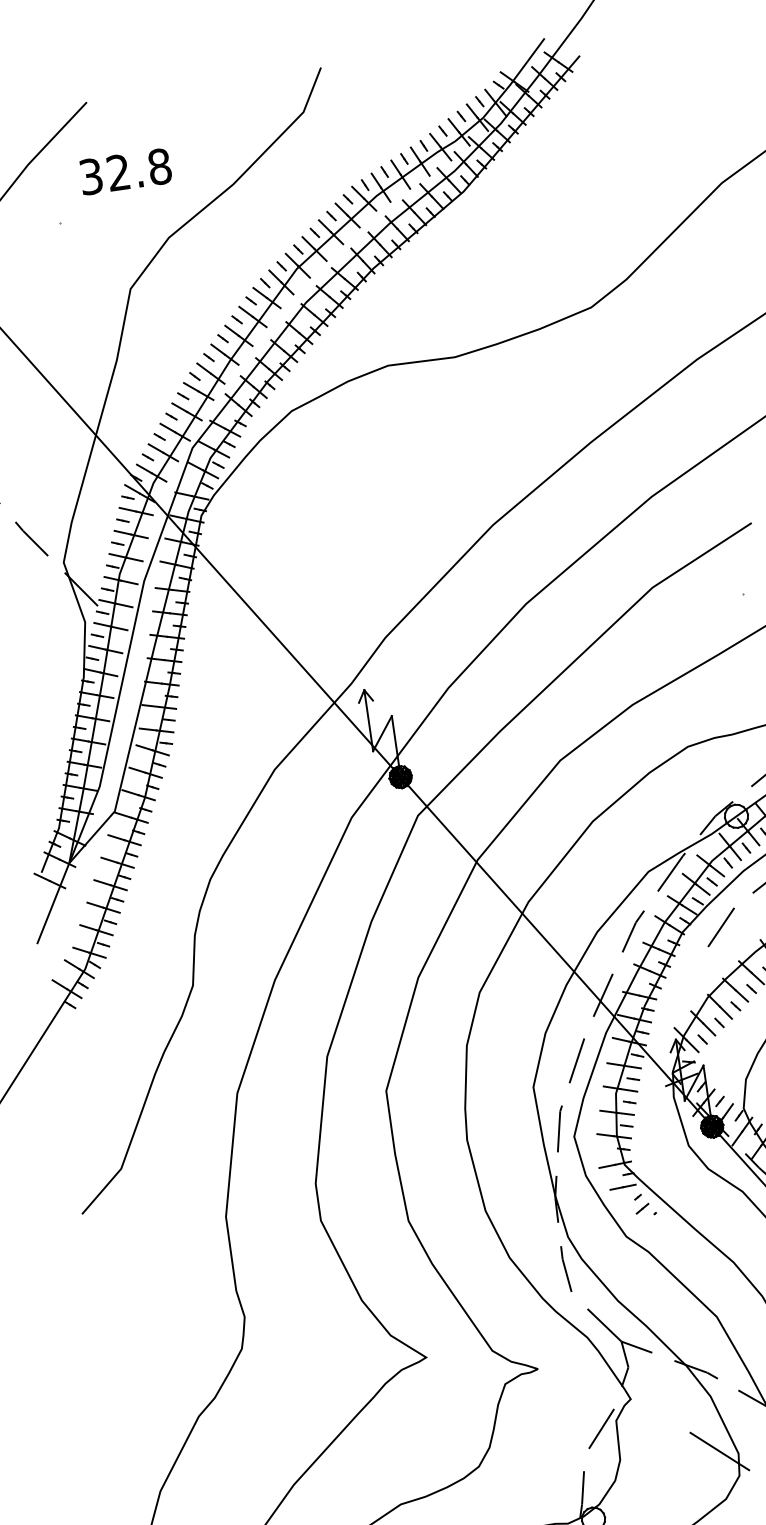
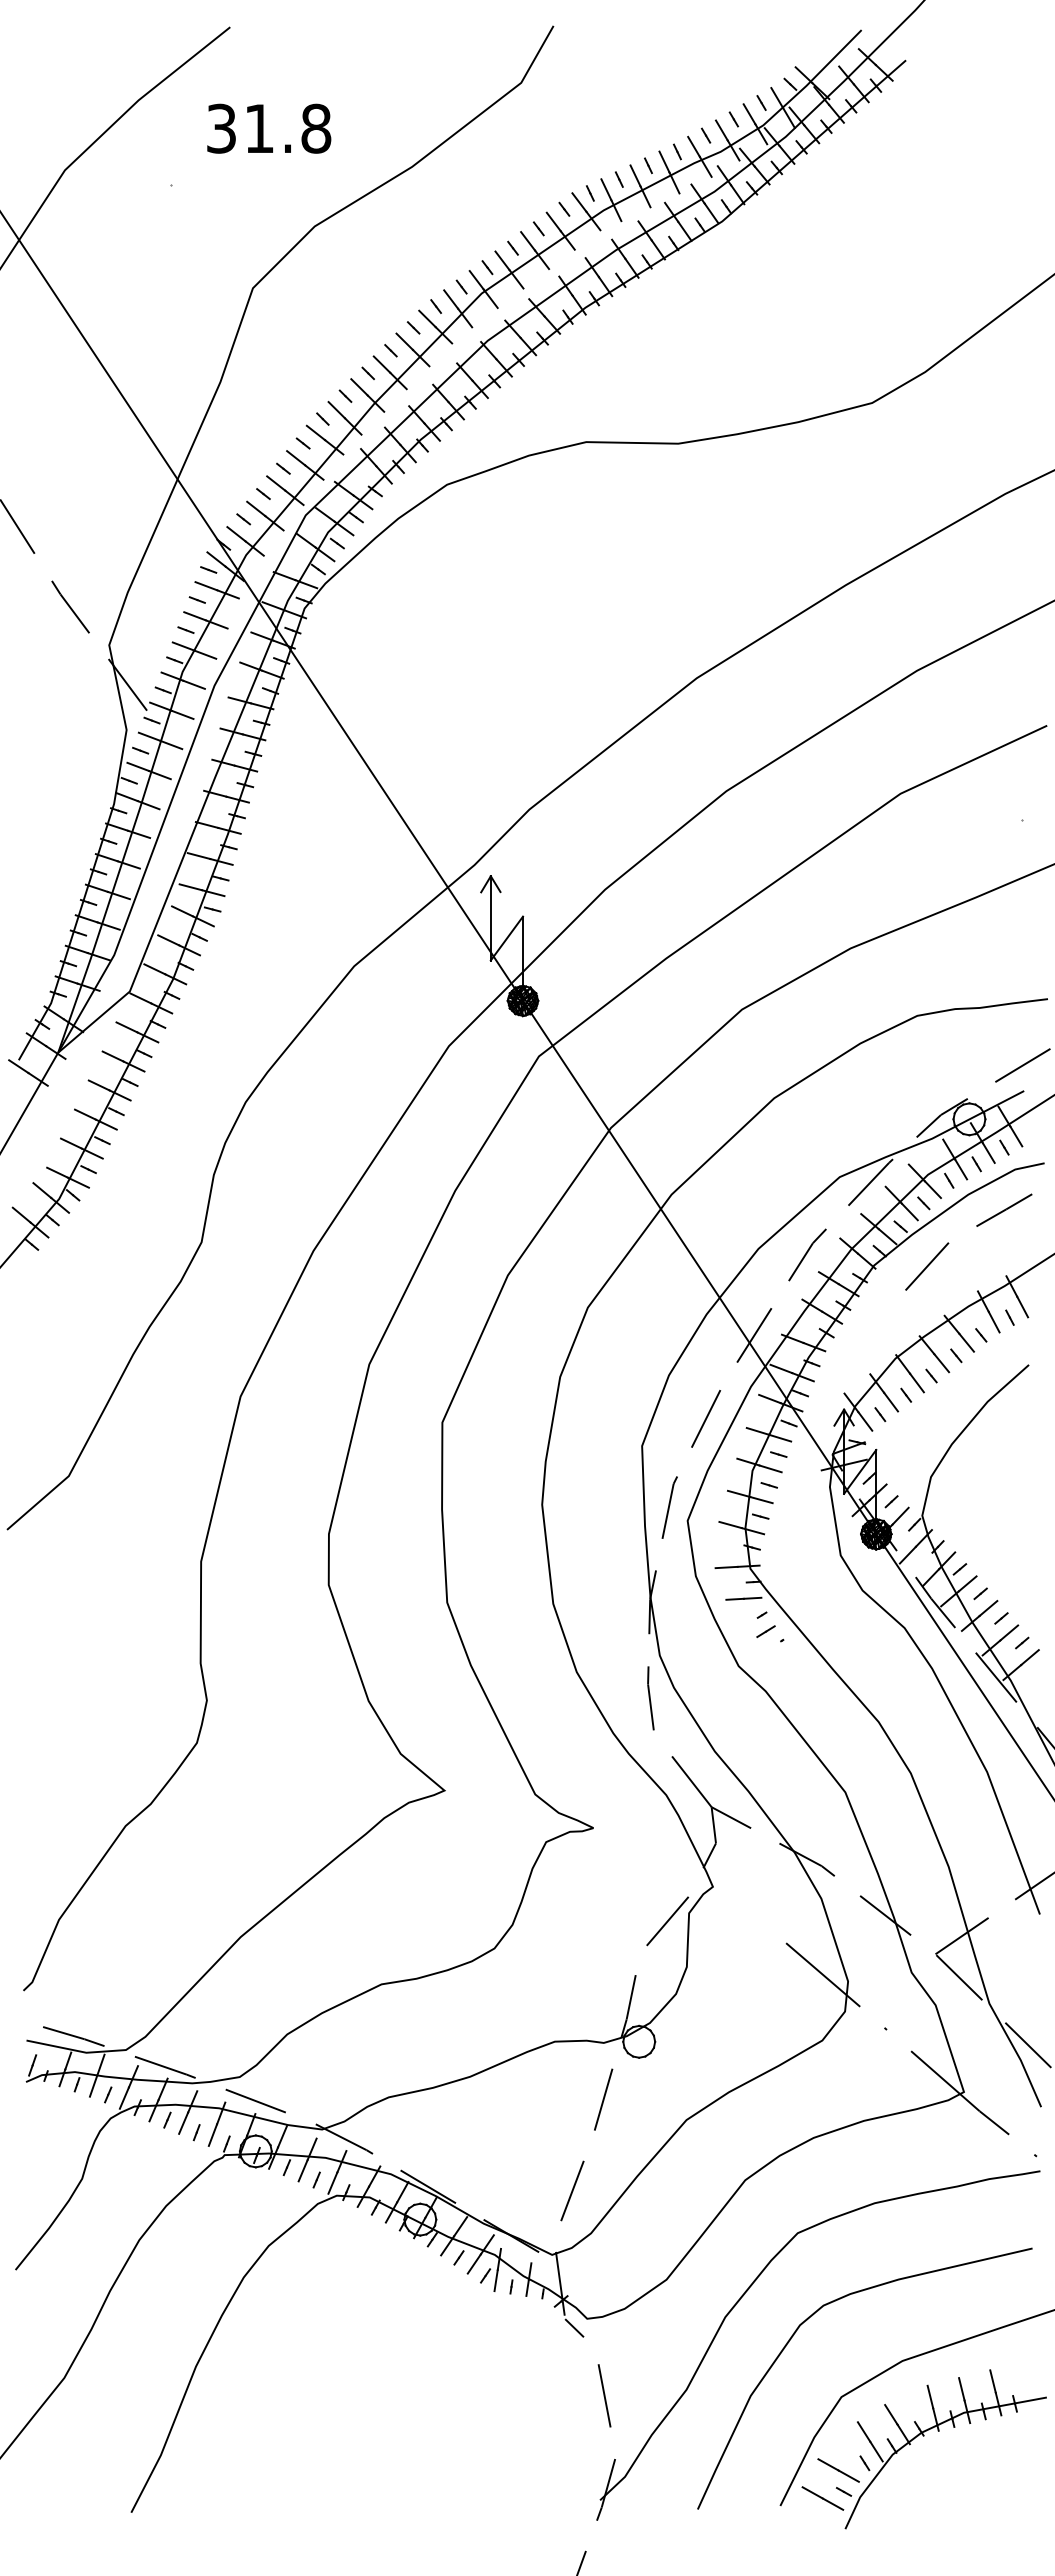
text: (118, 171) -> (259, 127), 32.8 -> 31.8

